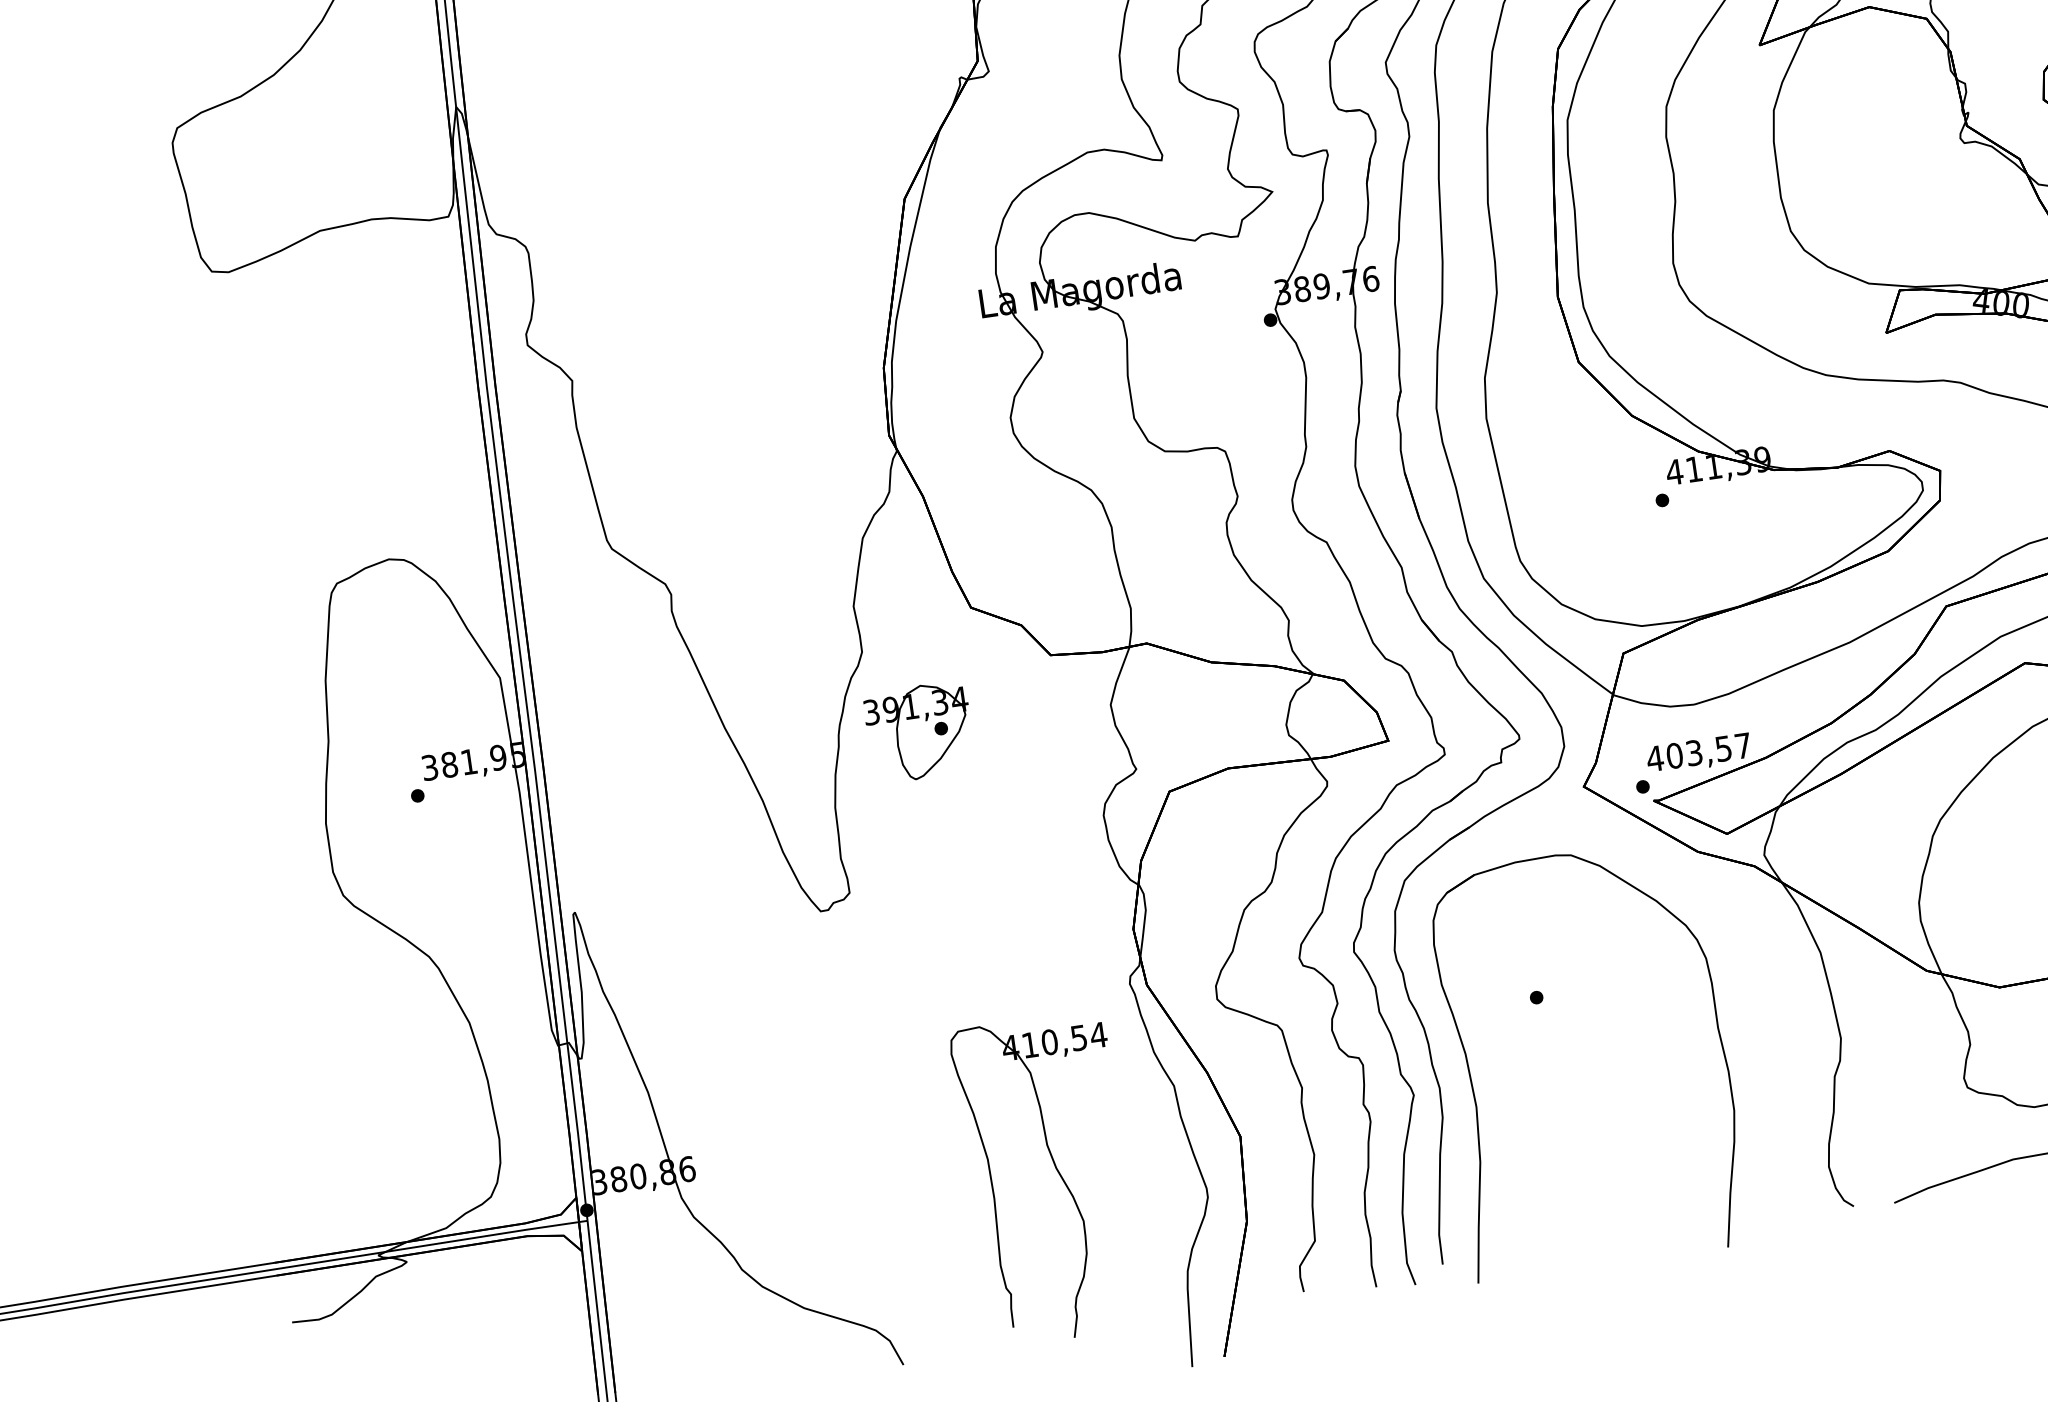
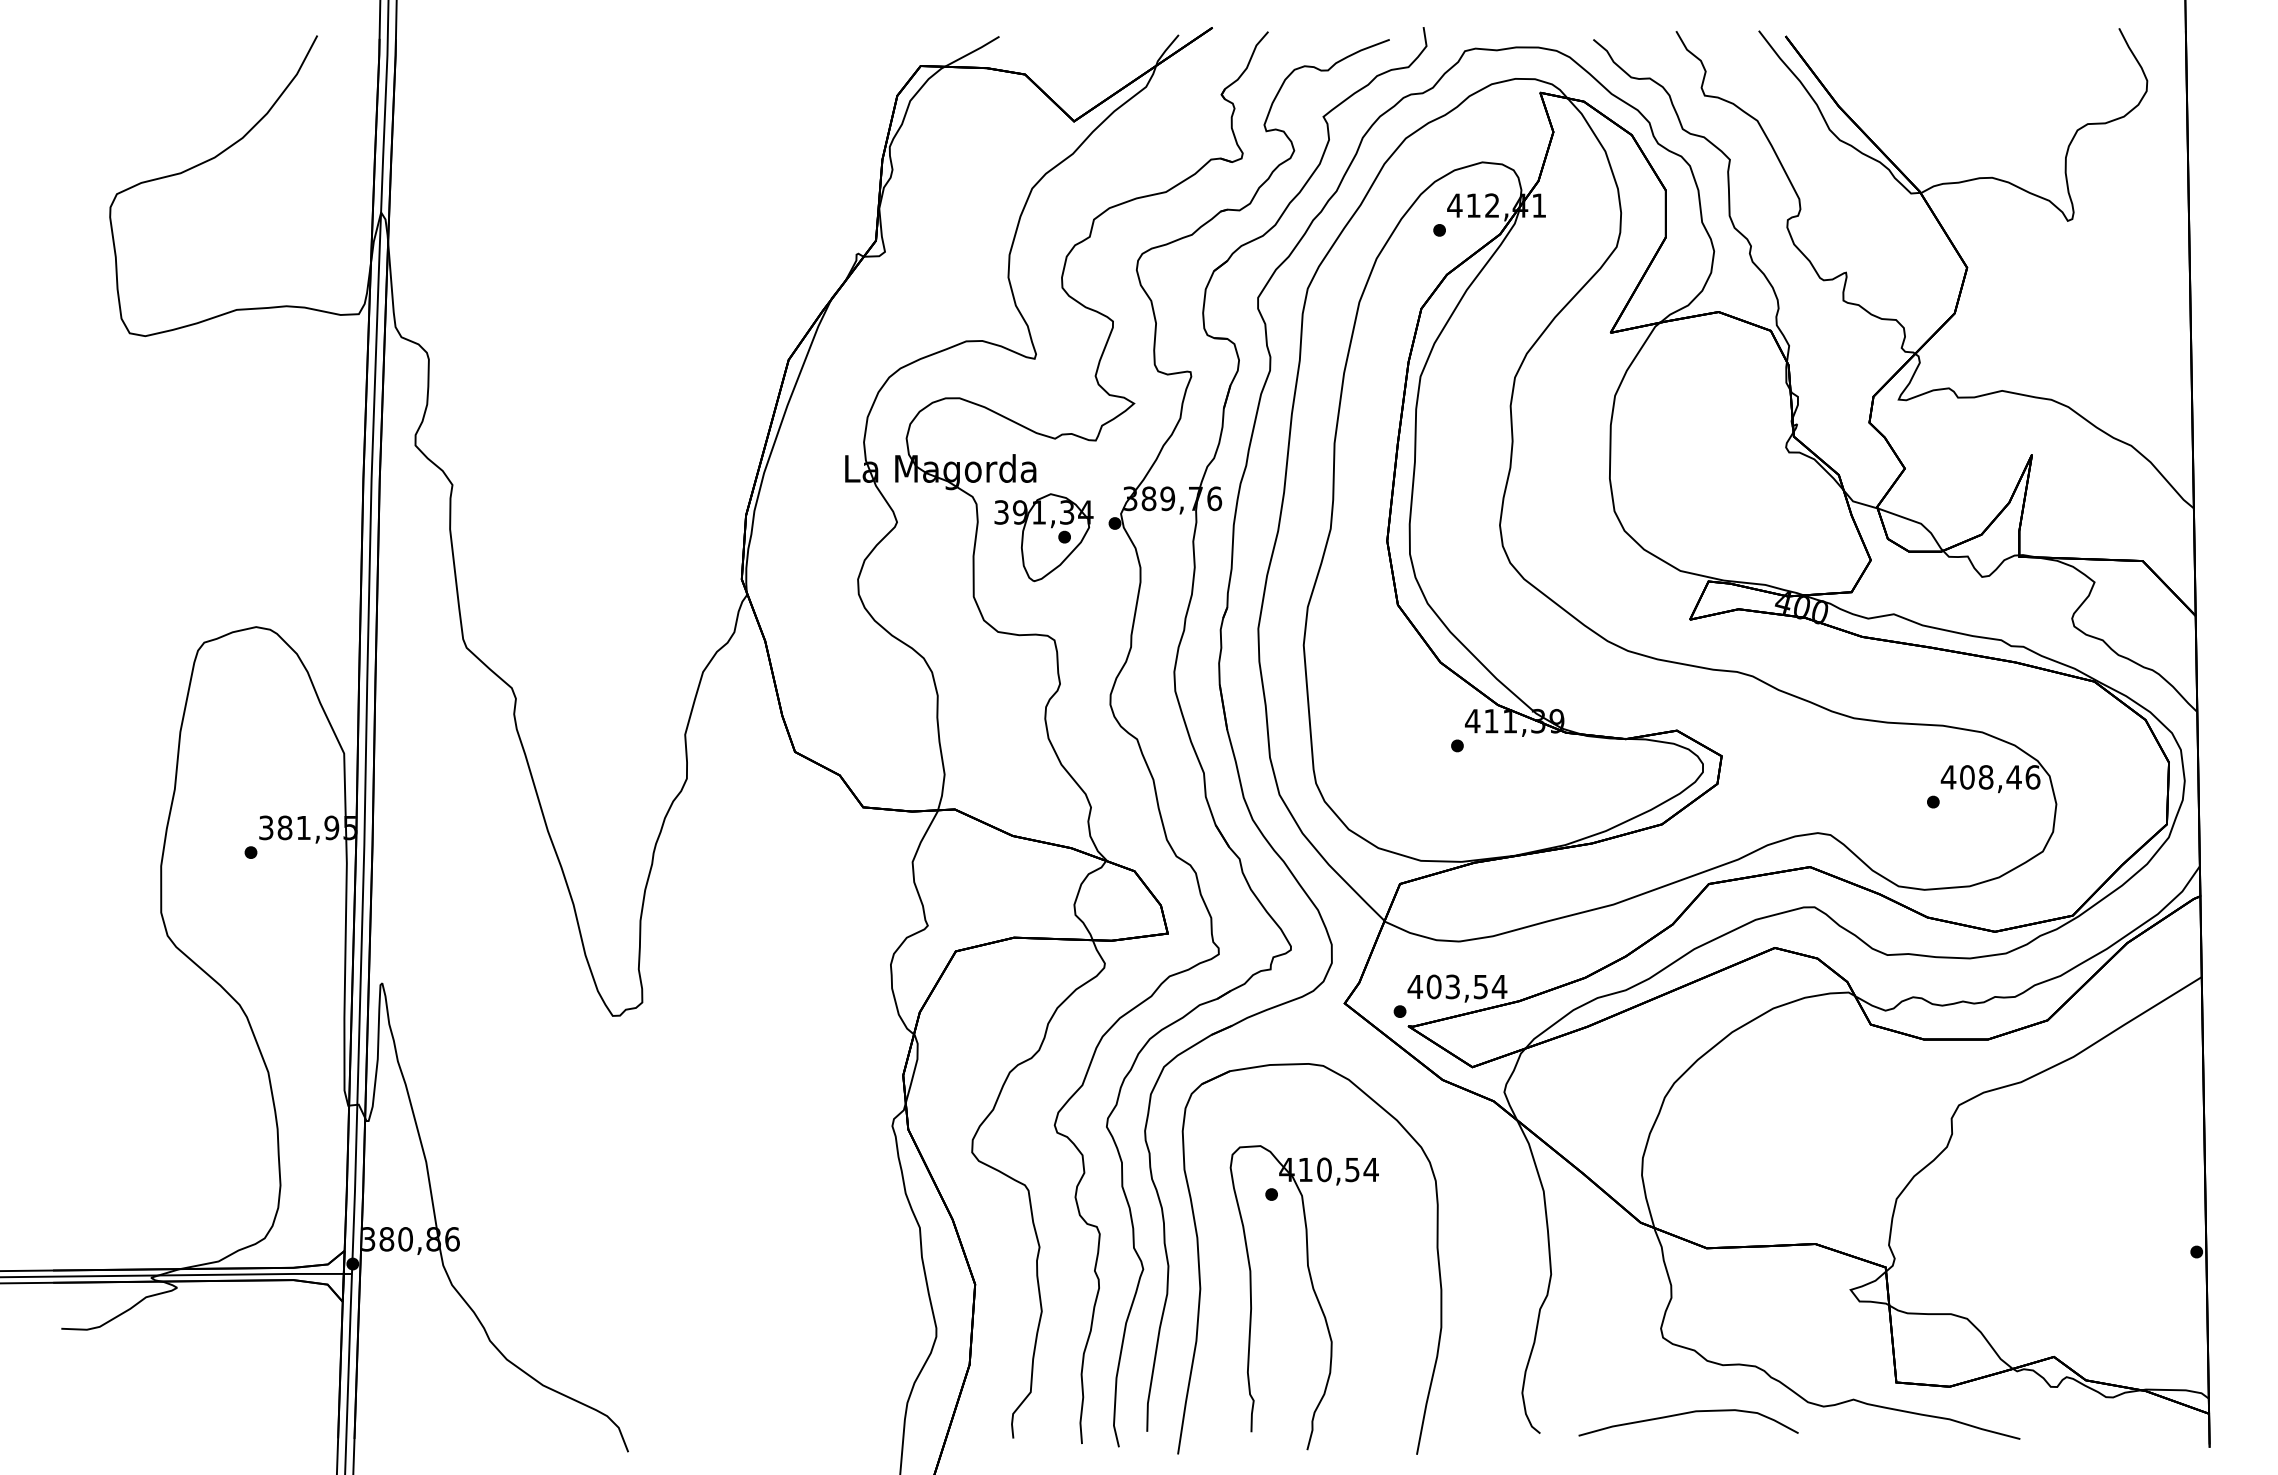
part: (919, 732) -> (1043, 537), moved
text: (1743, 745) -> (1499, 986), 403,57 -> 403,54
part: (1057, 1172) -> (1313, 1292), moved

